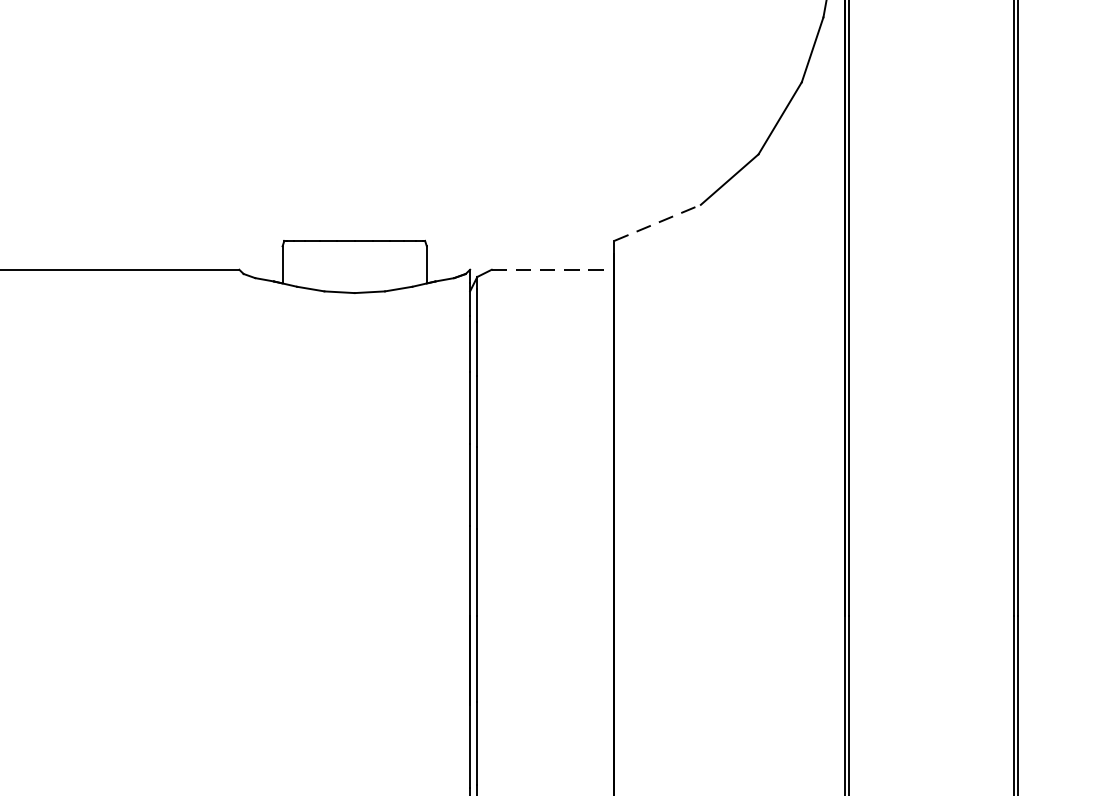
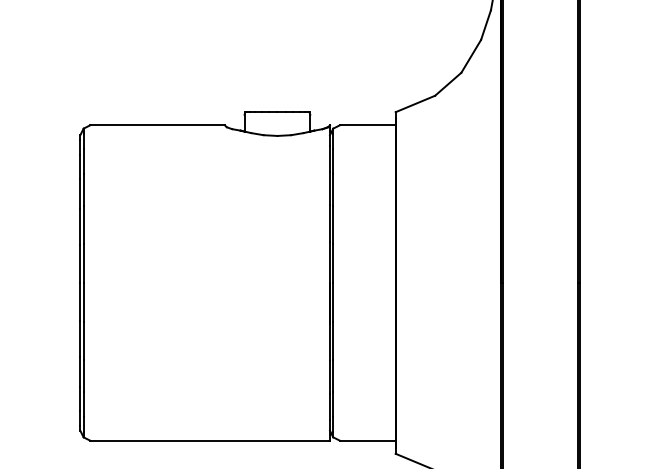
line: (657, 221) -> (415, 103), dashed -> solid
line: (552, 270) -> (367, 125), dashed -> solid

